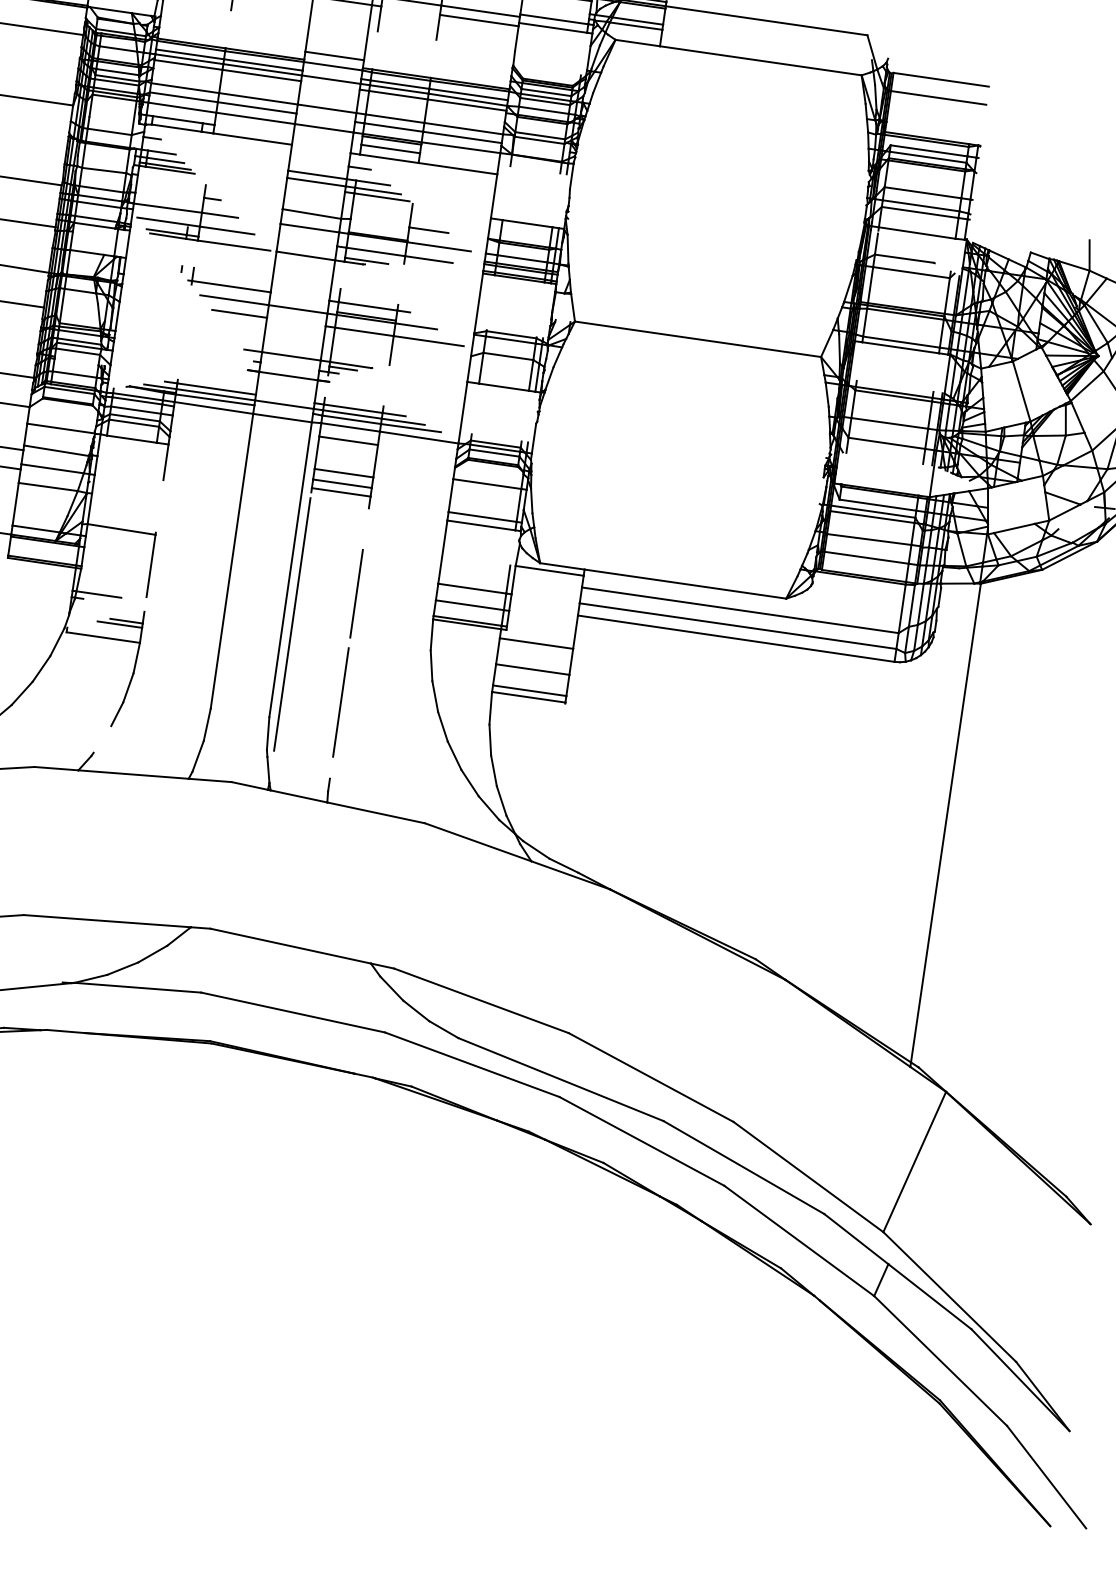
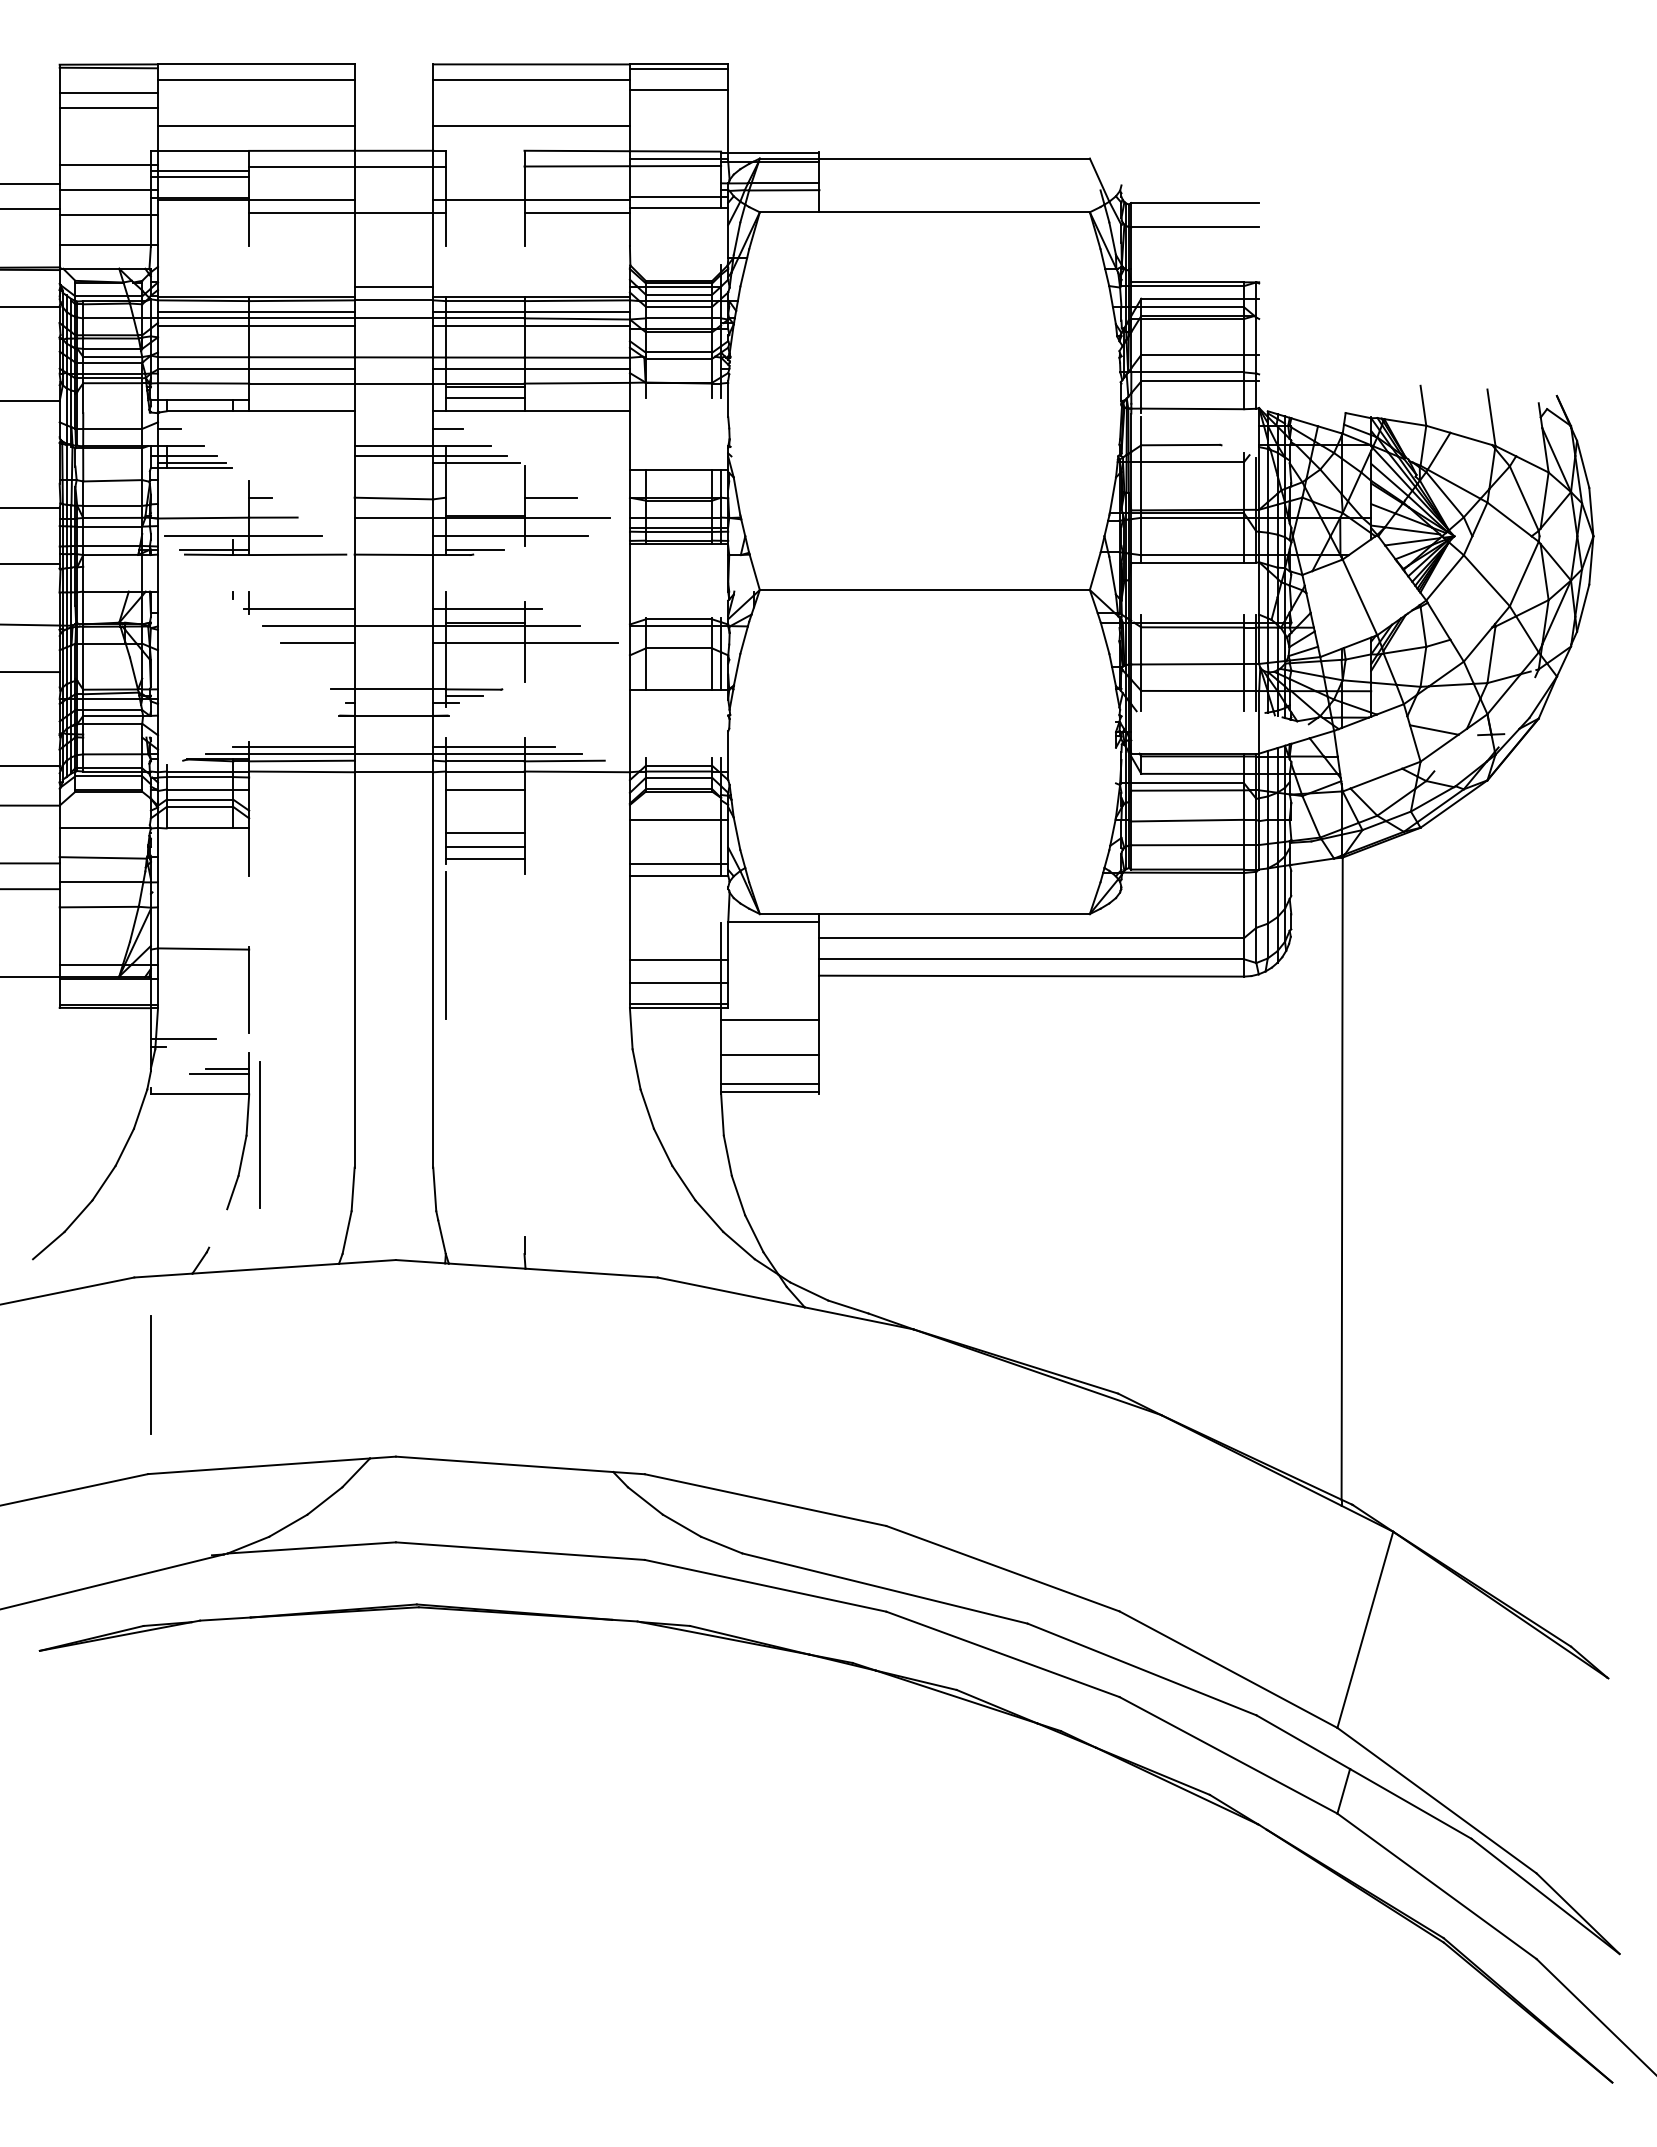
line: (356, 593) -> (150, 1374), moved
line: (284, 679) -> (445, 1115), removed
line: (340, 702) -> (259, 1134), moved

